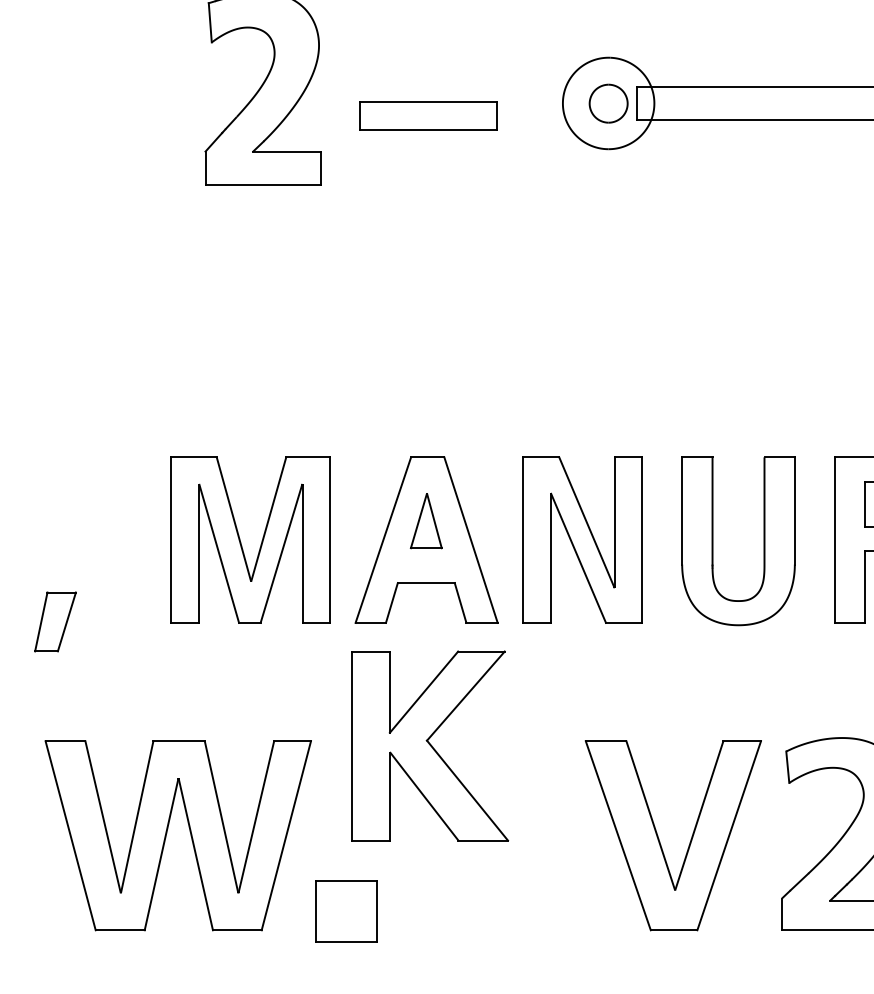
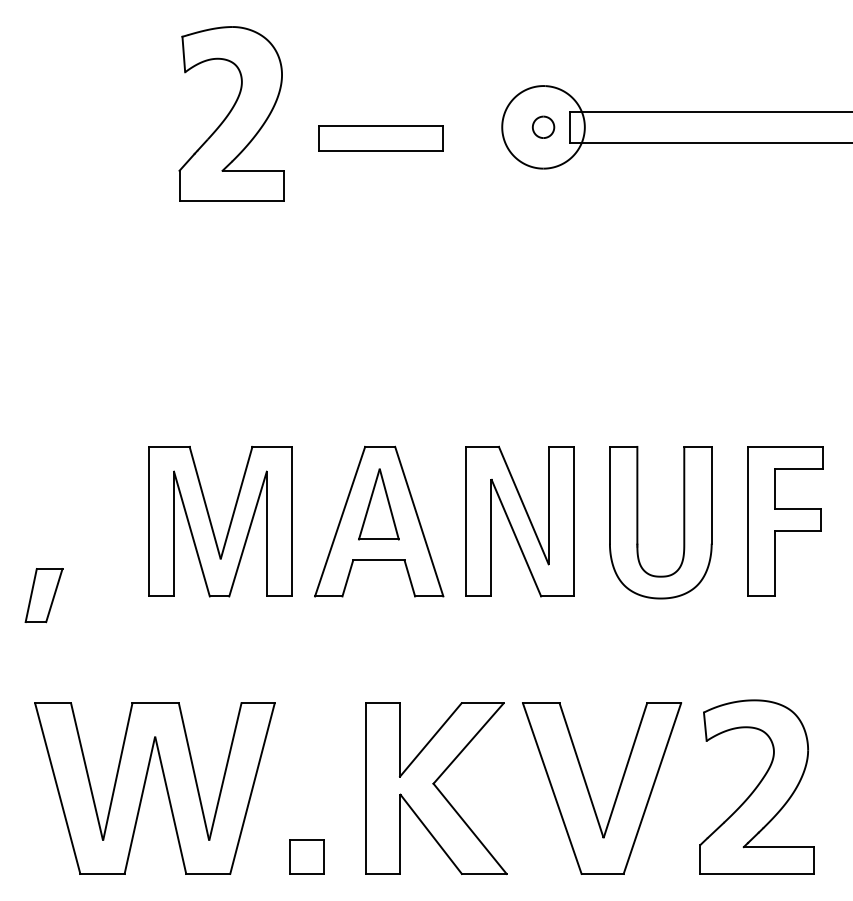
part: (608, 102) -> (543, 126), size x0.62
part: (425, 521) -> (378, 504), size x1.43
part: (430, 745) -> (436, 788), moved
part: (346, 910) -> (306, 856), size x0.62

